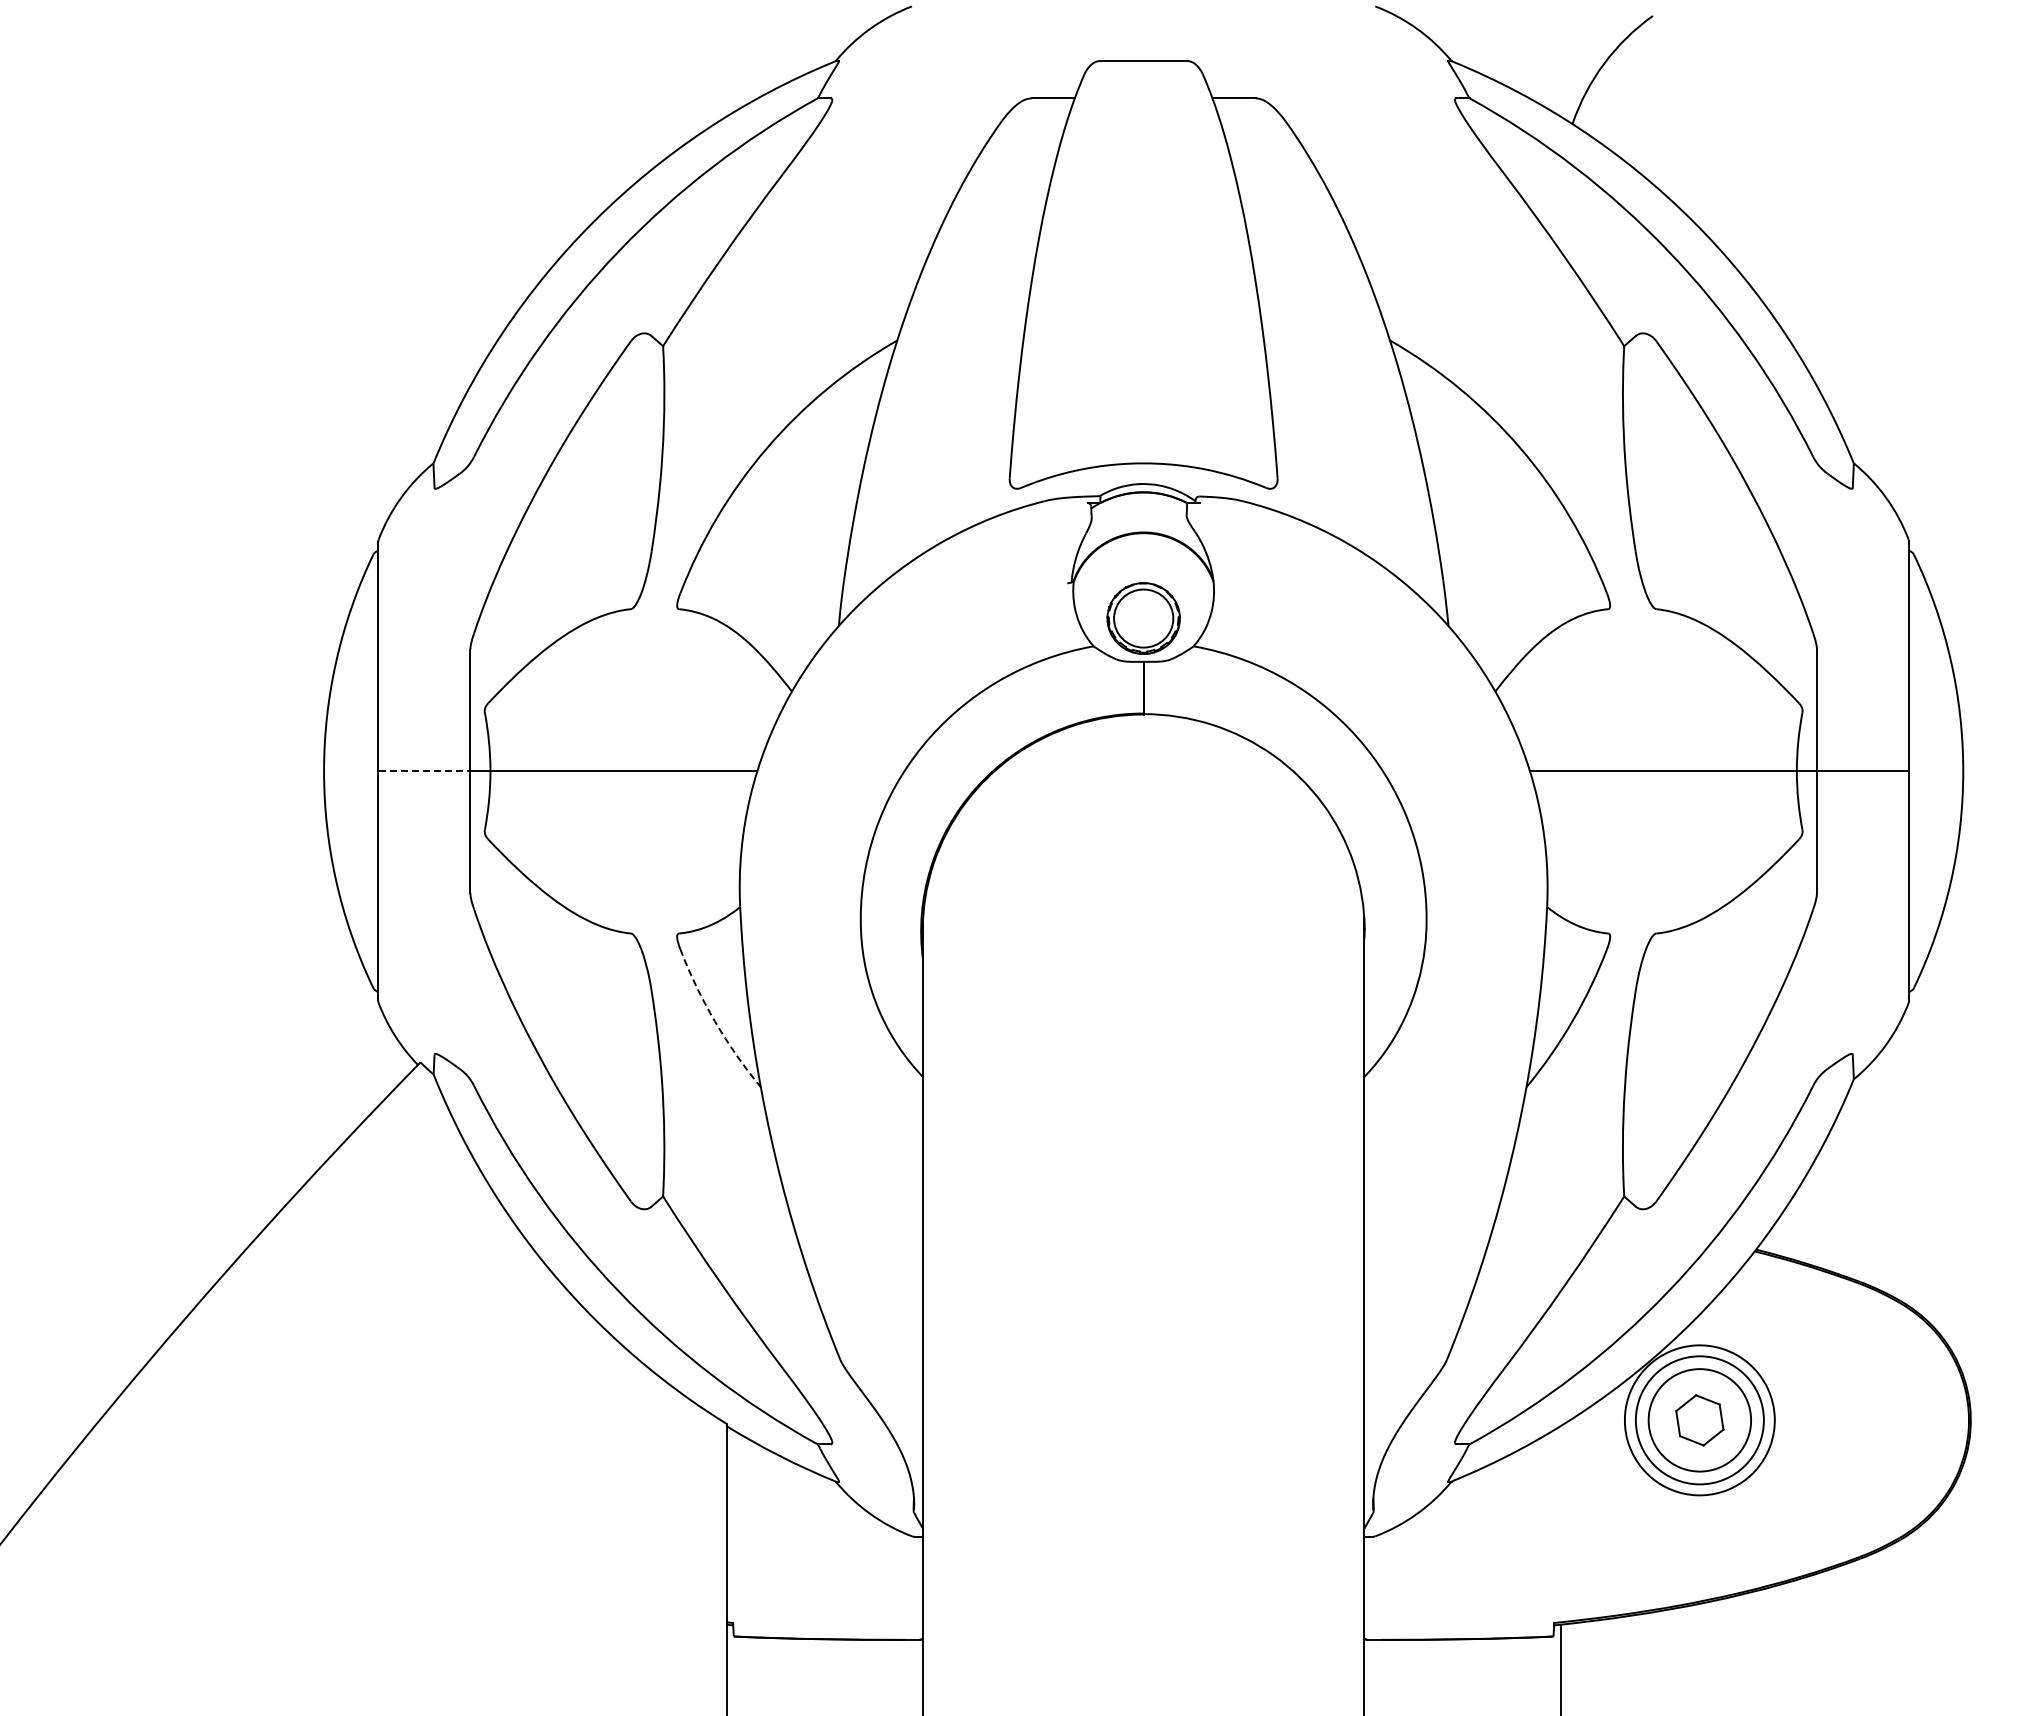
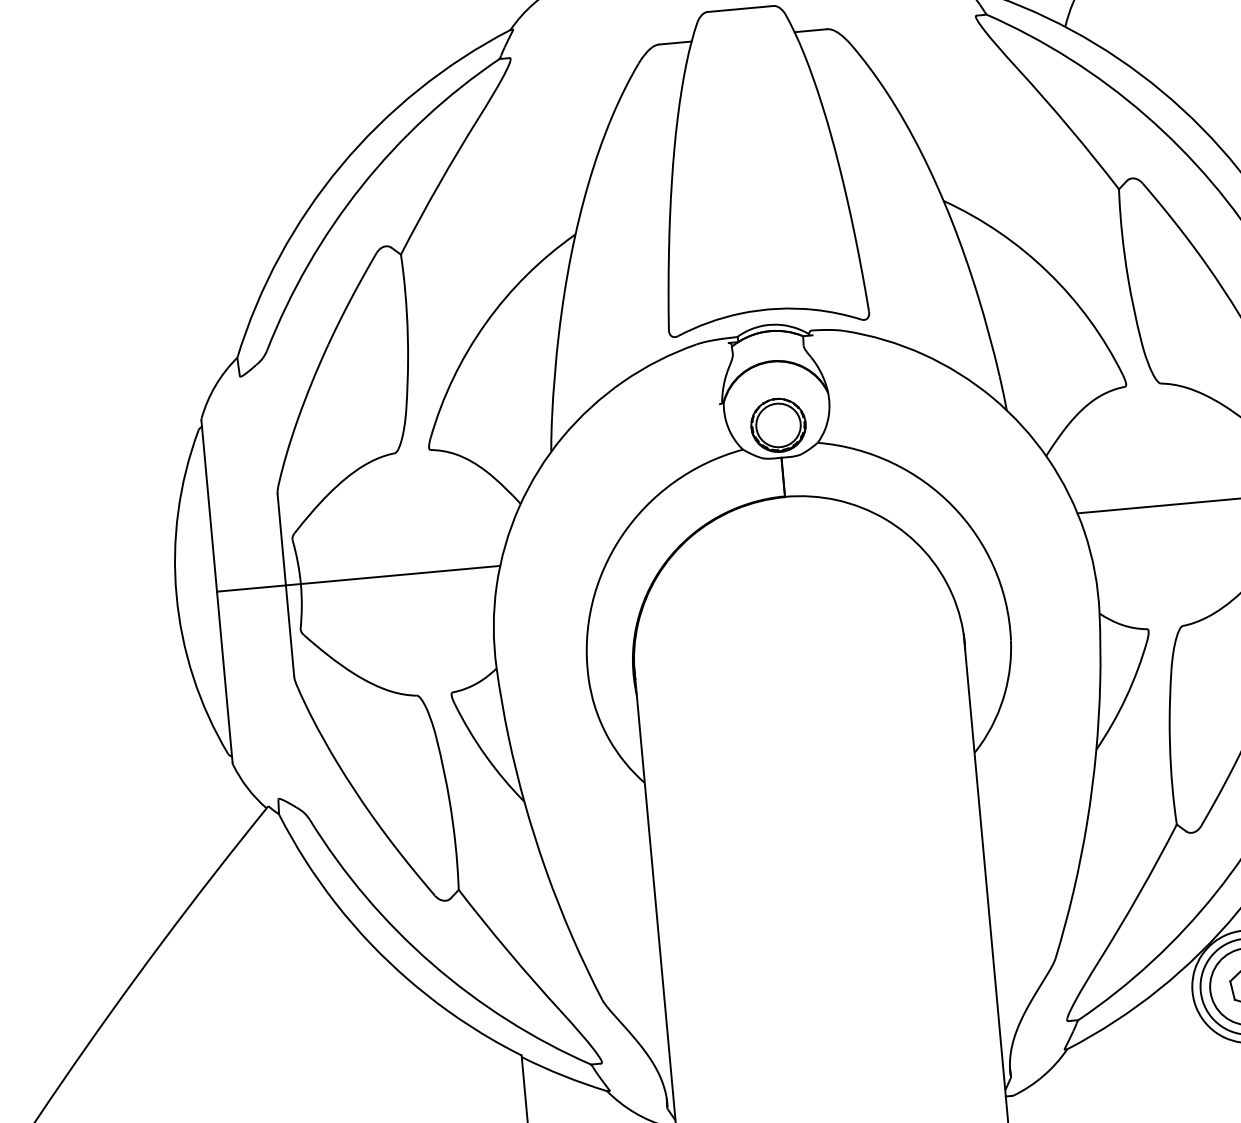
line: (424, 771) -> (251, 588), dashed -> solid
arc: (715, 1021) -> (486, 755), dashed -> solid

